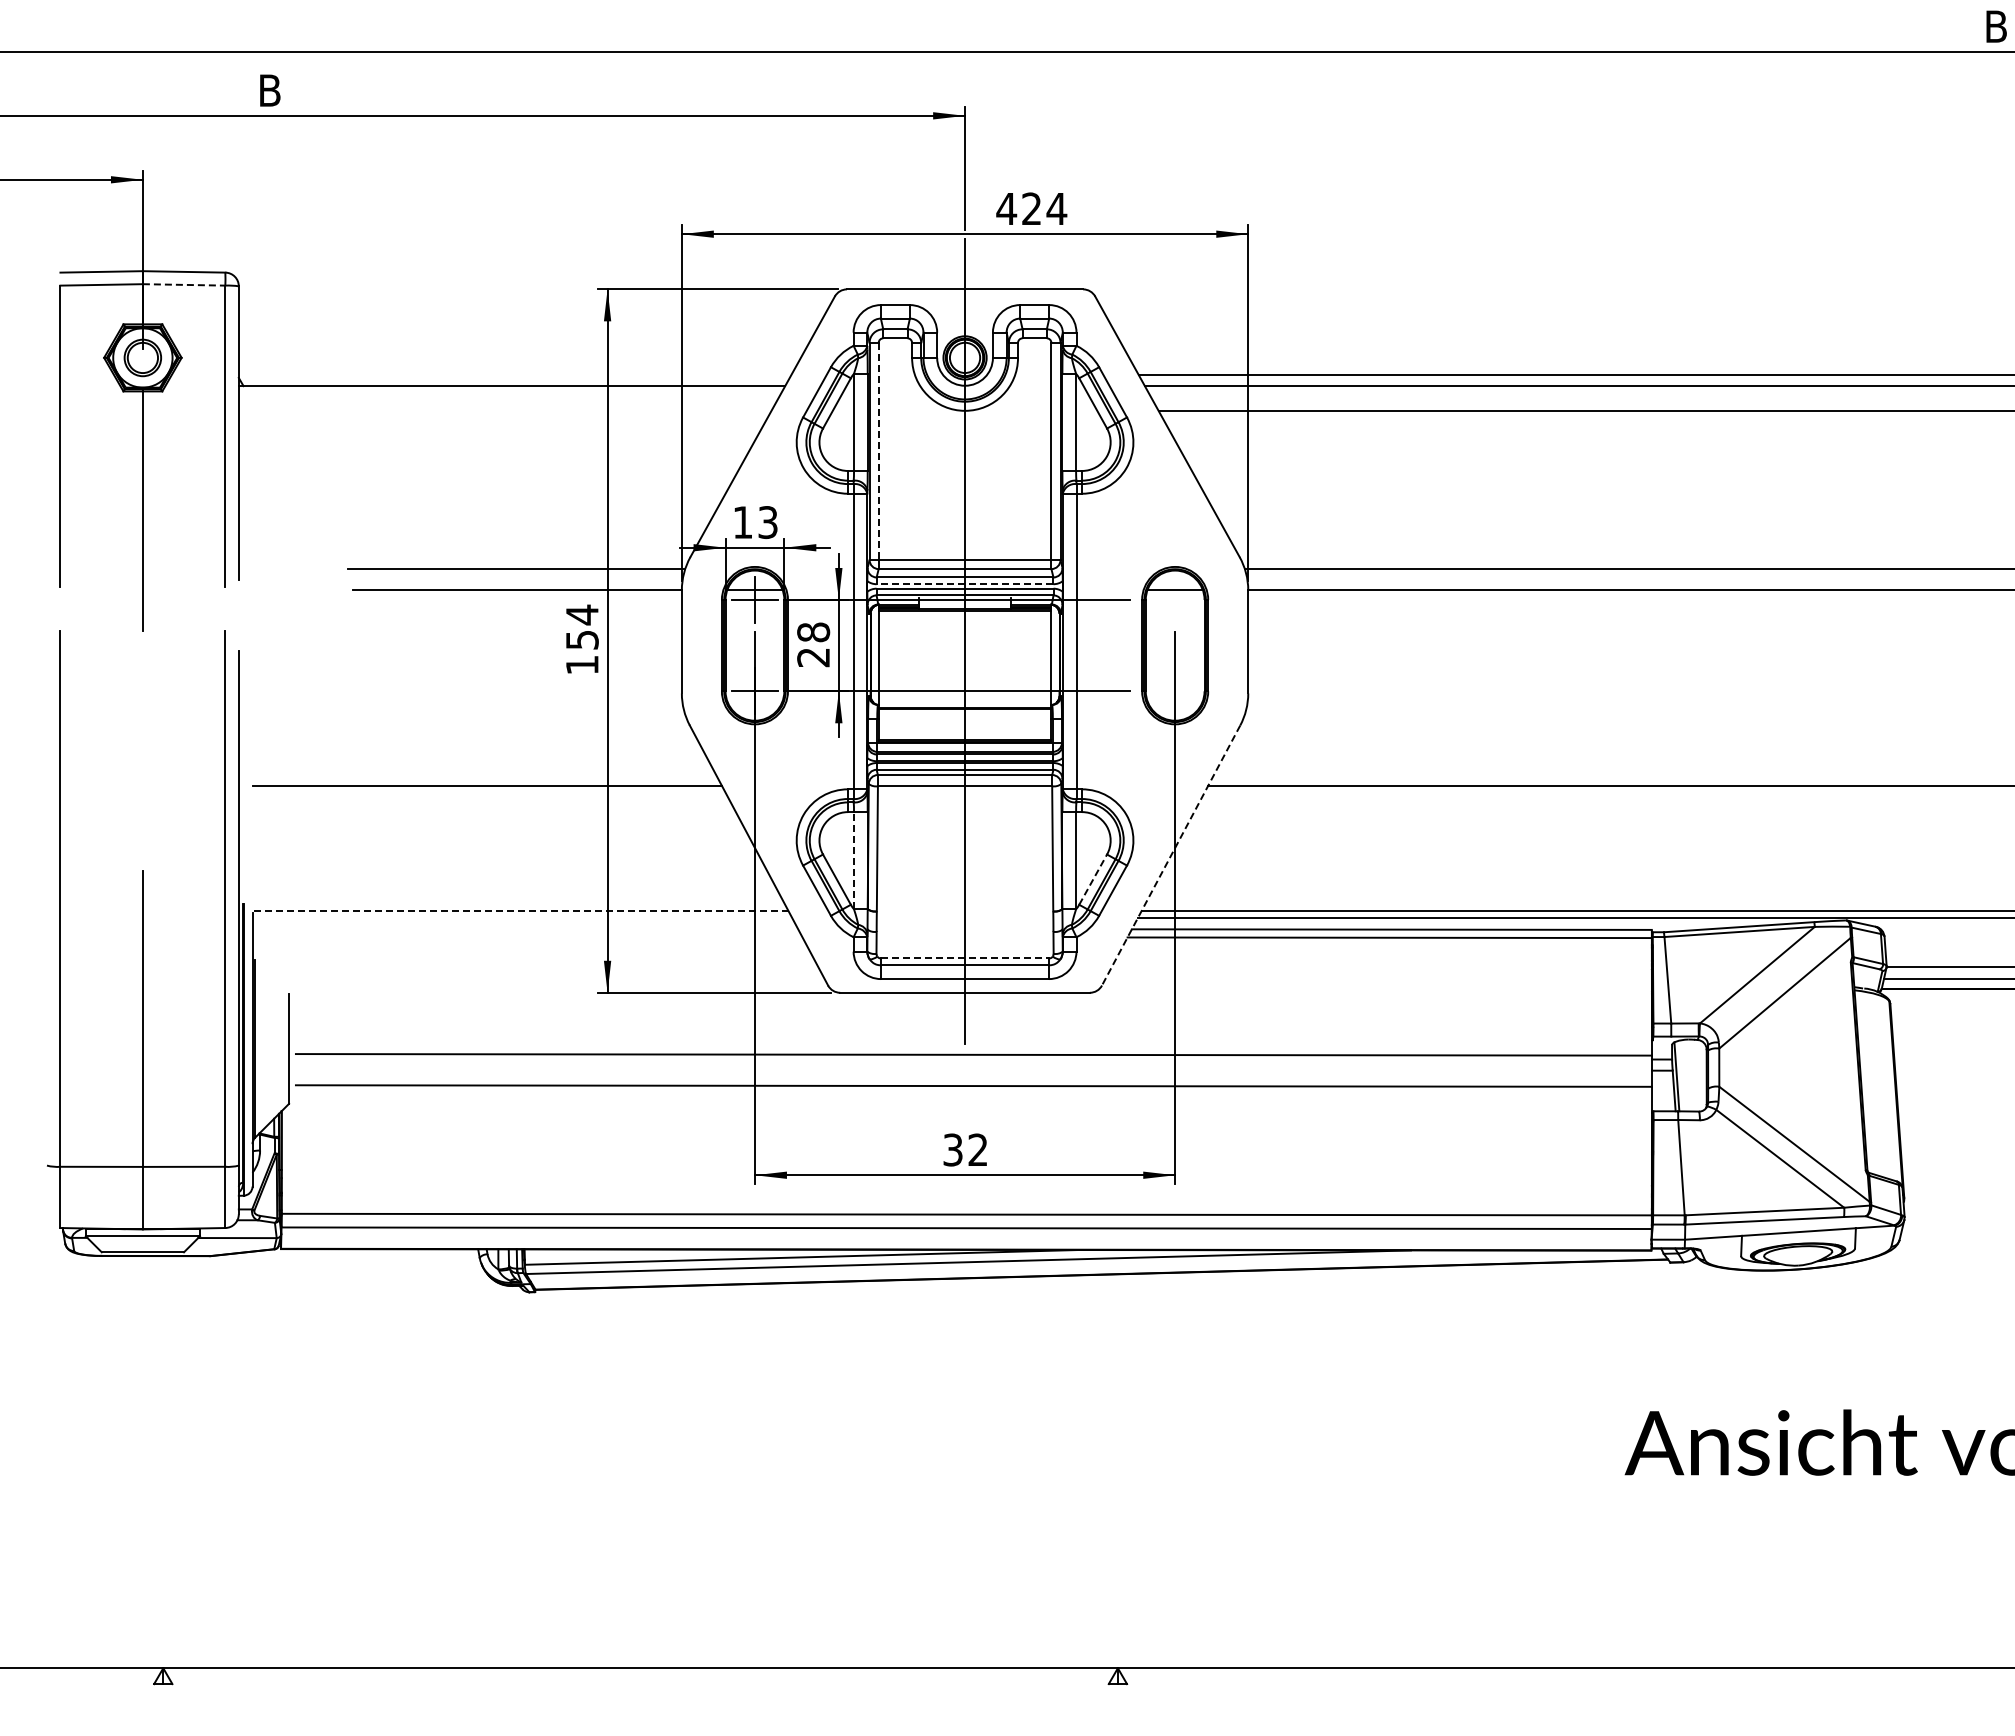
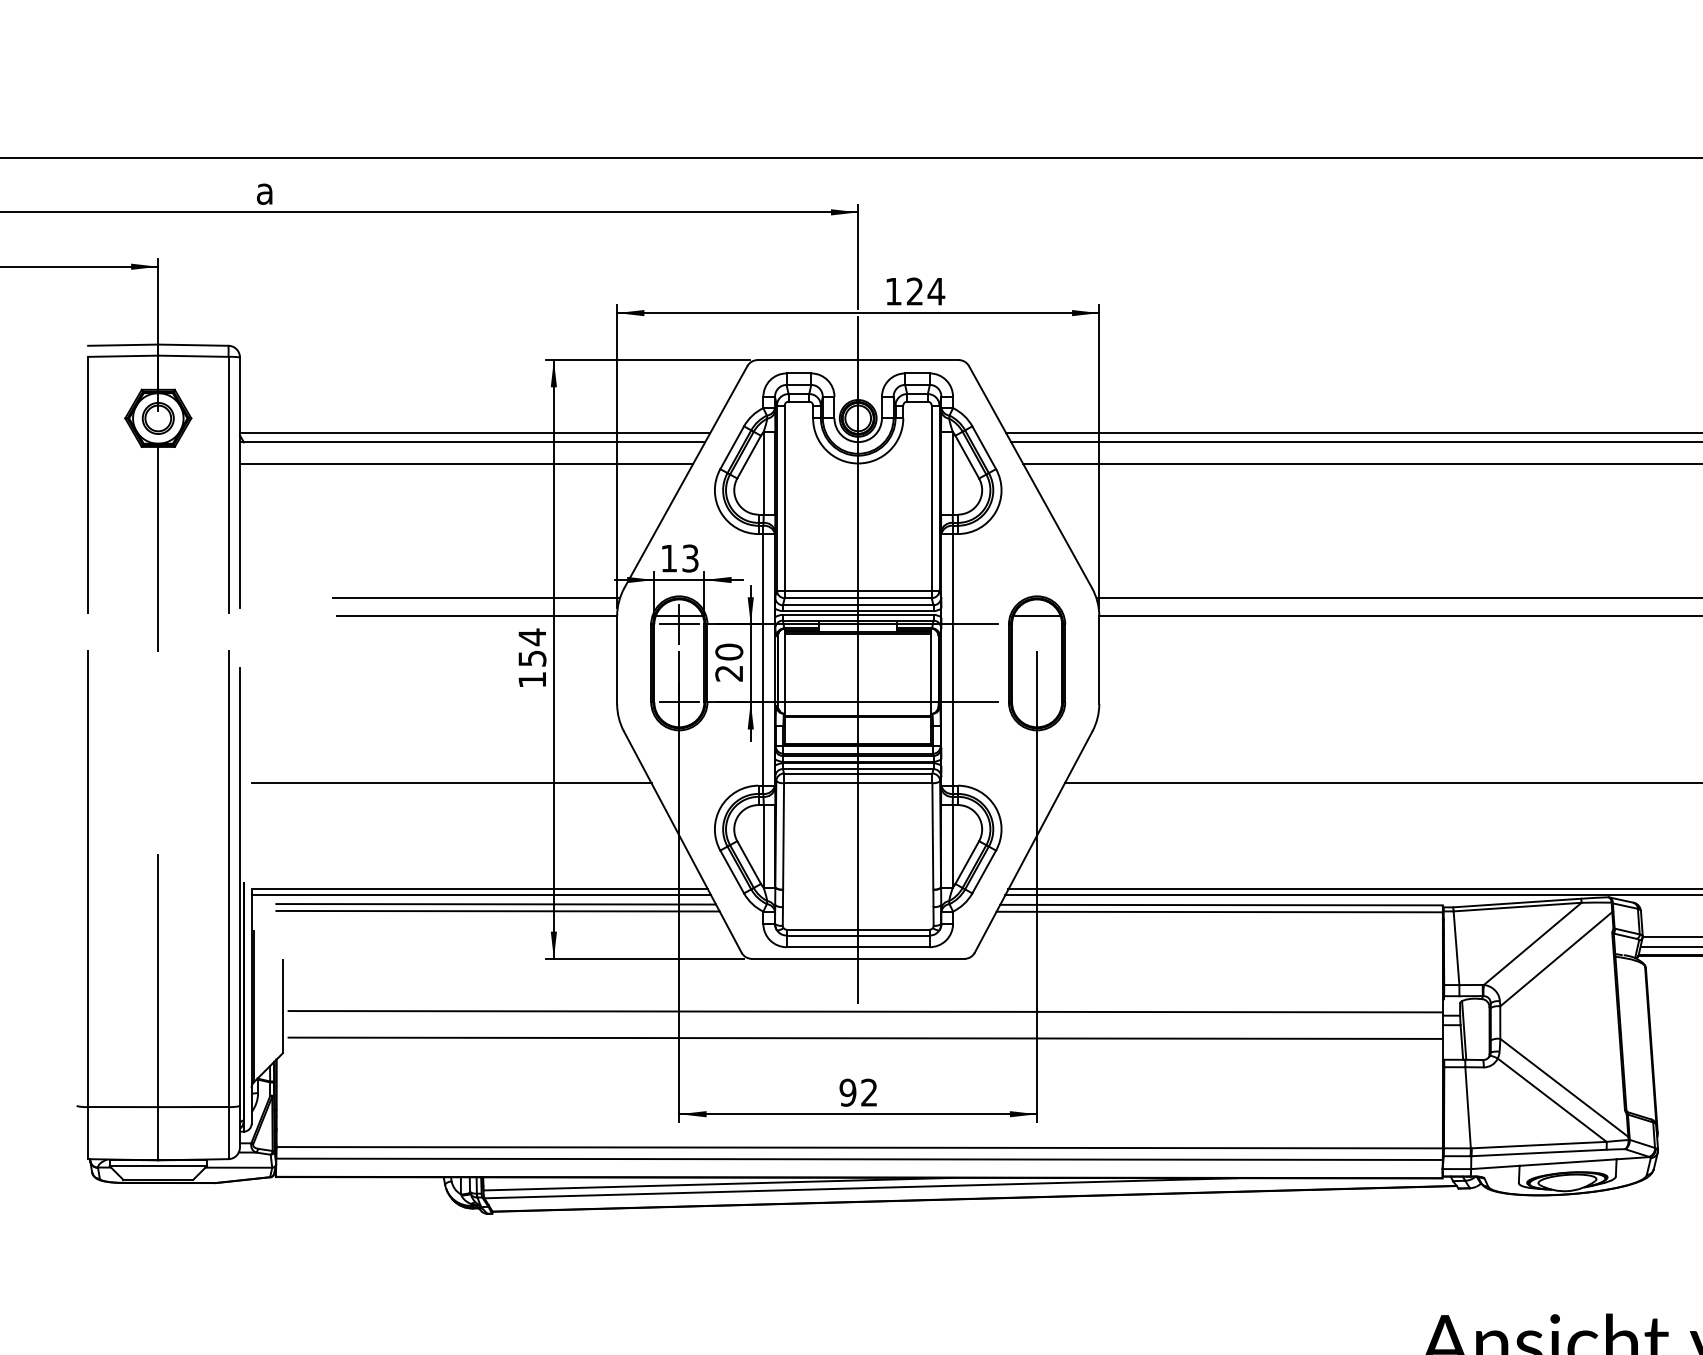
text: (269, 90) -> (266, 190), B -> a
text: (1006, 208) -> (893, 291), 424 -> 124
line: (184, 284) -> (193, 355), dashed -> solid
line: (514, 374) -> (474, 432), added
line: (504, 411) -> (466, 464), added
line: (878, 451) -> (784, 498), dashed -> solid
line: (964, 584) -> (857, 611), dashed -> solid
text: (813, 632) -> (729, 652), 28 -> 20
line: (1170, 855) -> (1033, 842), dashed -> solid
line: (854, 860) -> (764, 846), dashed -> solid
line: (1093, 879) -> (967, 862), dashed -> solid
line: (520, 911) -> (479, 889), dashed -> solid
line: (522, 918) -> (481, 895), added
line: (539, 928) -> (495, 904), added
line: (541, 936) -> (497, 910), added
line: (965, 958) -> (858, 929), dashed -> solid
text: (952, 1149) -> (847, 1092), 32 -> 92

